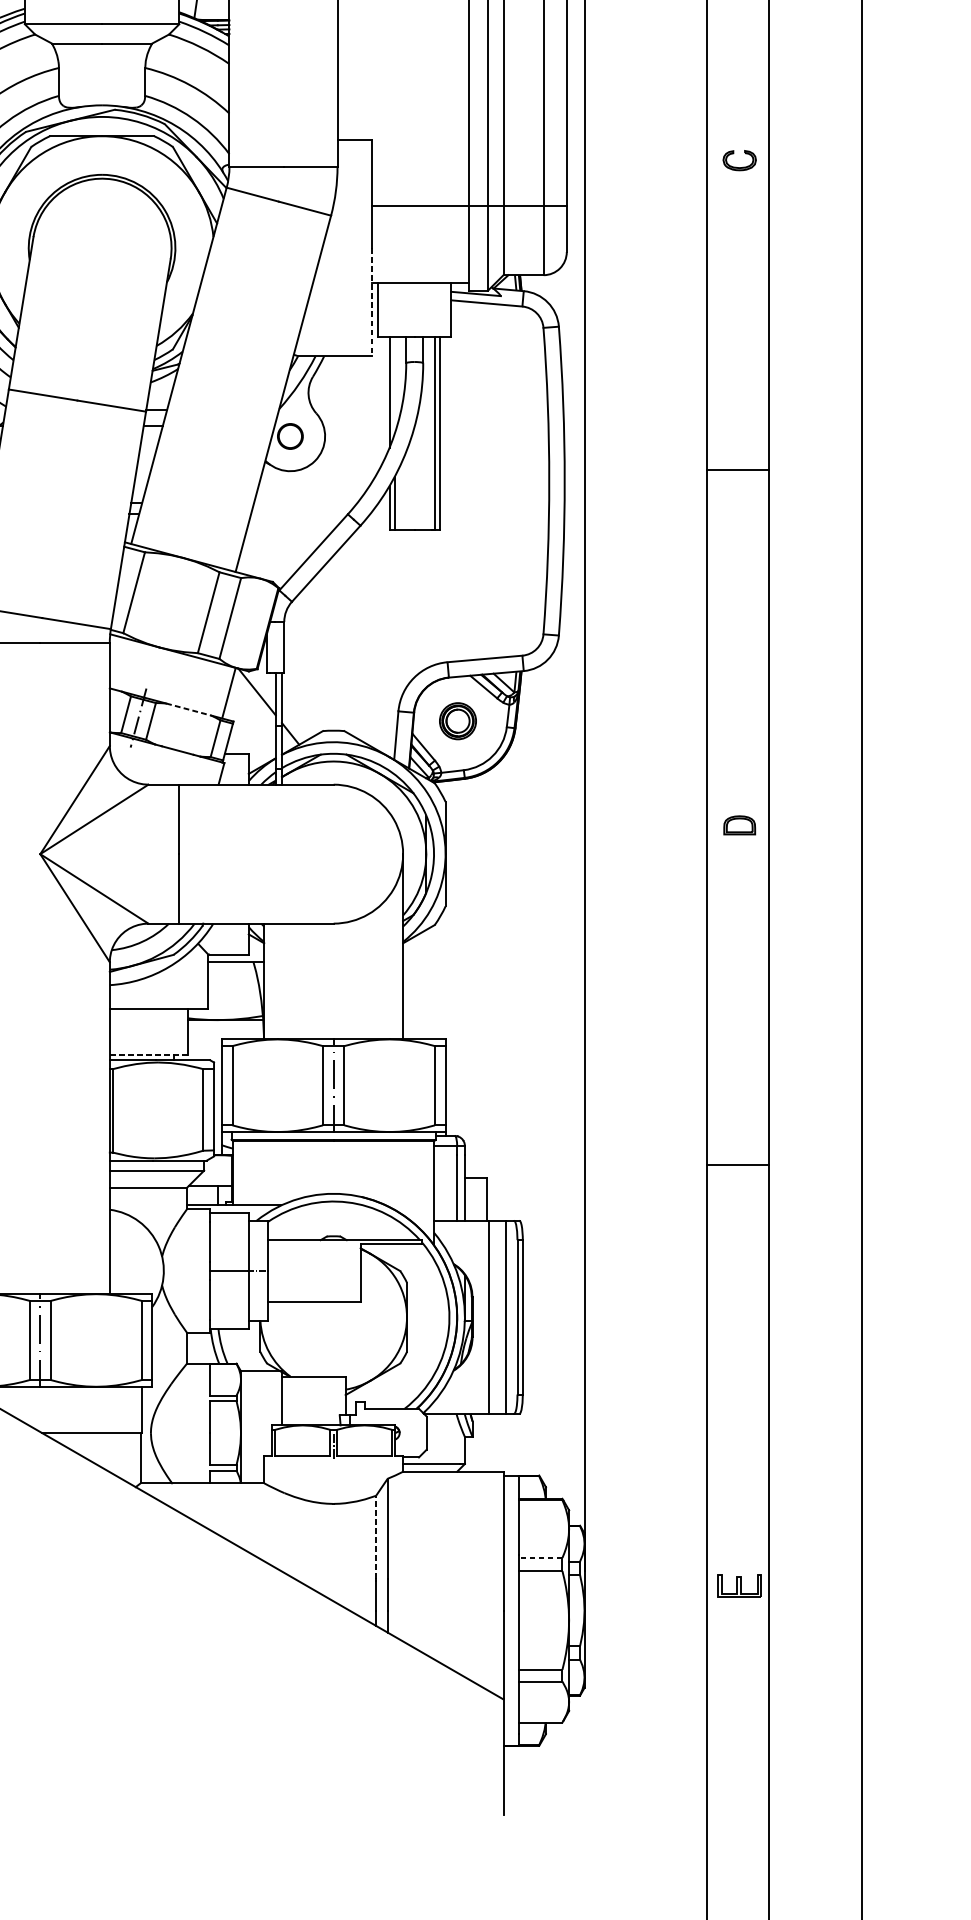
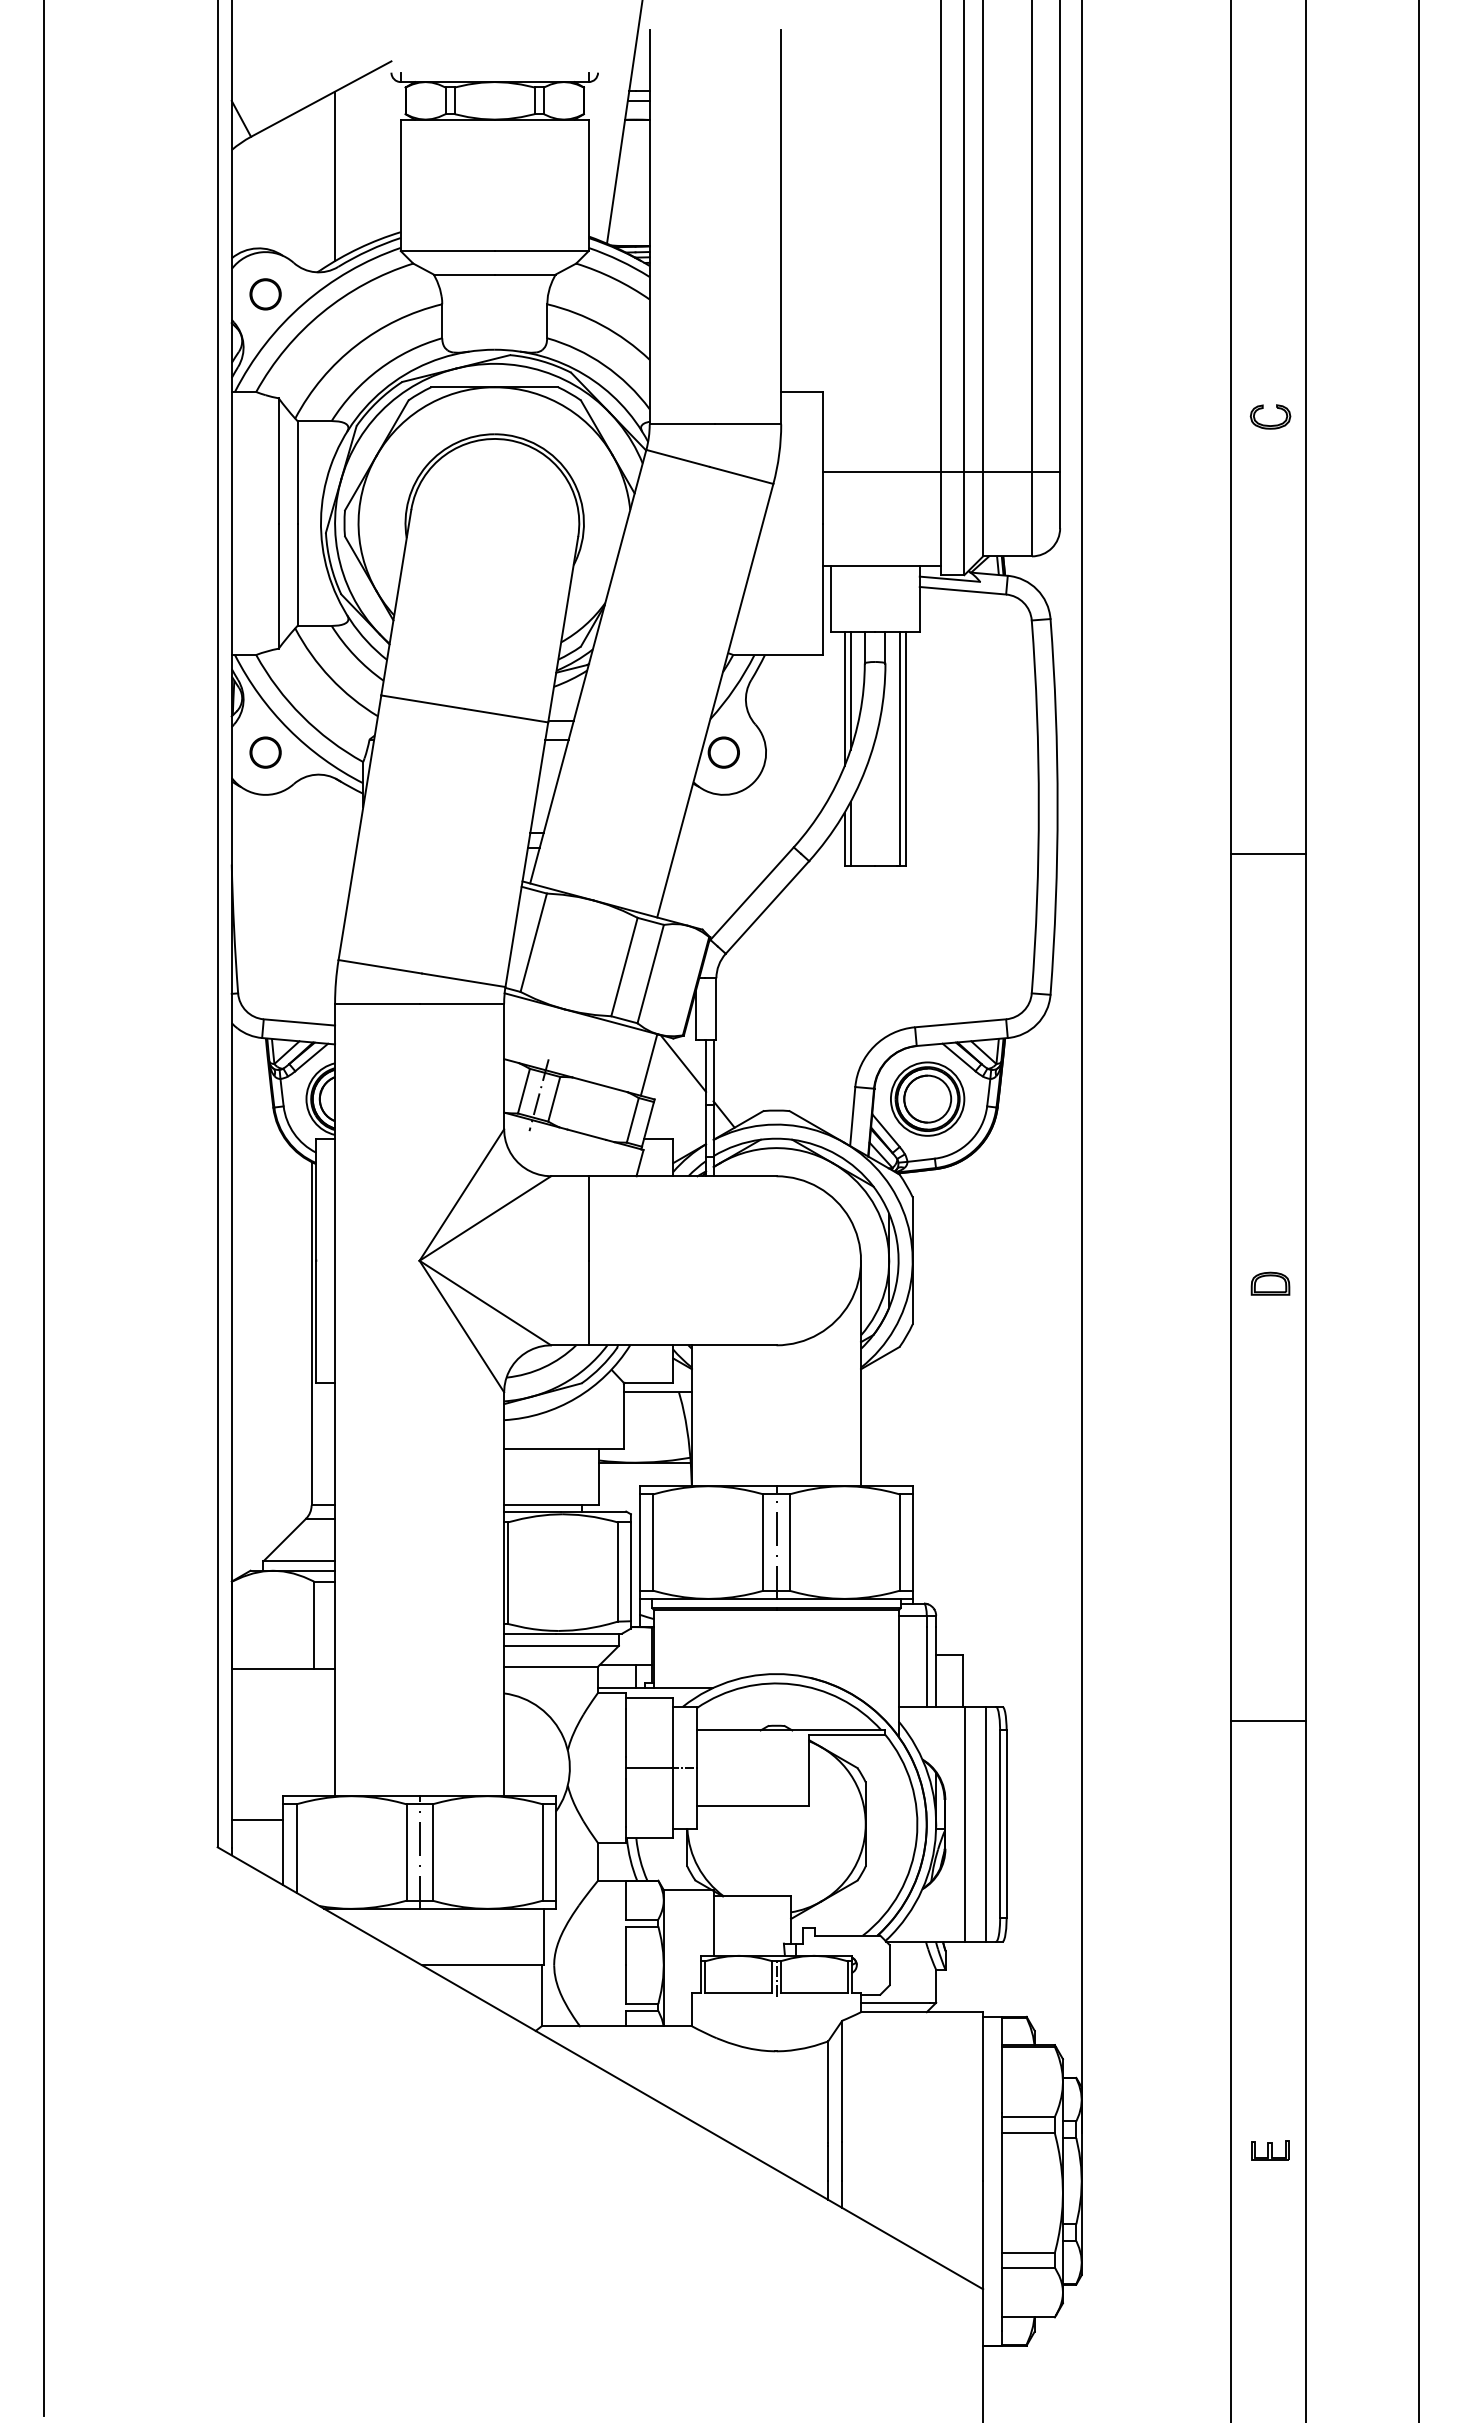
line: (372, 302) -> (823, 589), dashed -> solid
line: (394, 385) -> (850, 690), added
line: (738, 470) -> (1268, 853), moved
line: (189, 710) -> (600, 1085), dashed -> solid
part: (457, 720) -> (927, 1098), size x1.67
part: (739, 825) -> (1270, 1283), moved
line: (148, 1055) -> (551, 1505), dashed -> solid
line: (738, 1164) -> (1268, 1720), moved
line: (376, 1537) -> (828, 2092), dashed -> solid
line: (539, 1558) -> (1027, 2117), dashed -> solid
part: (739, 1585) -> (1270, 2150), size x0.71

